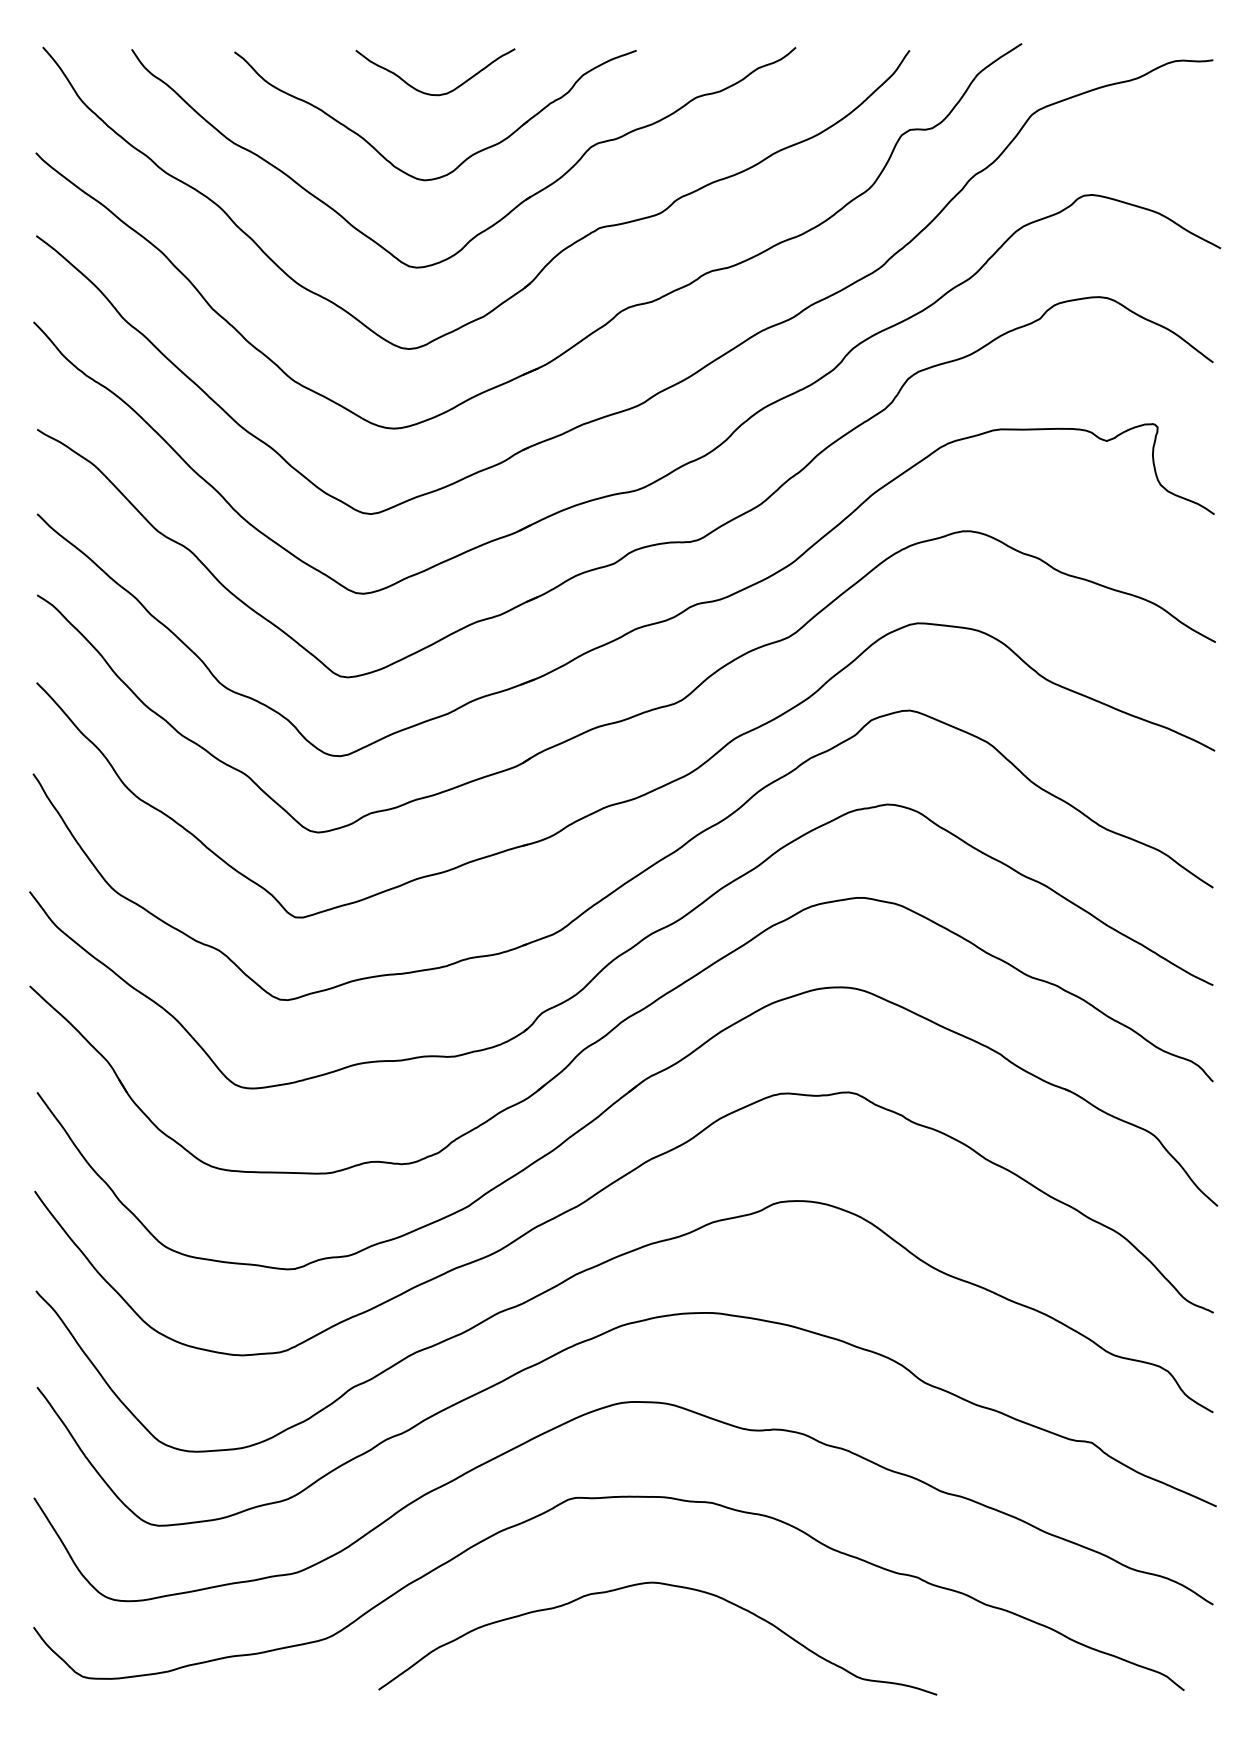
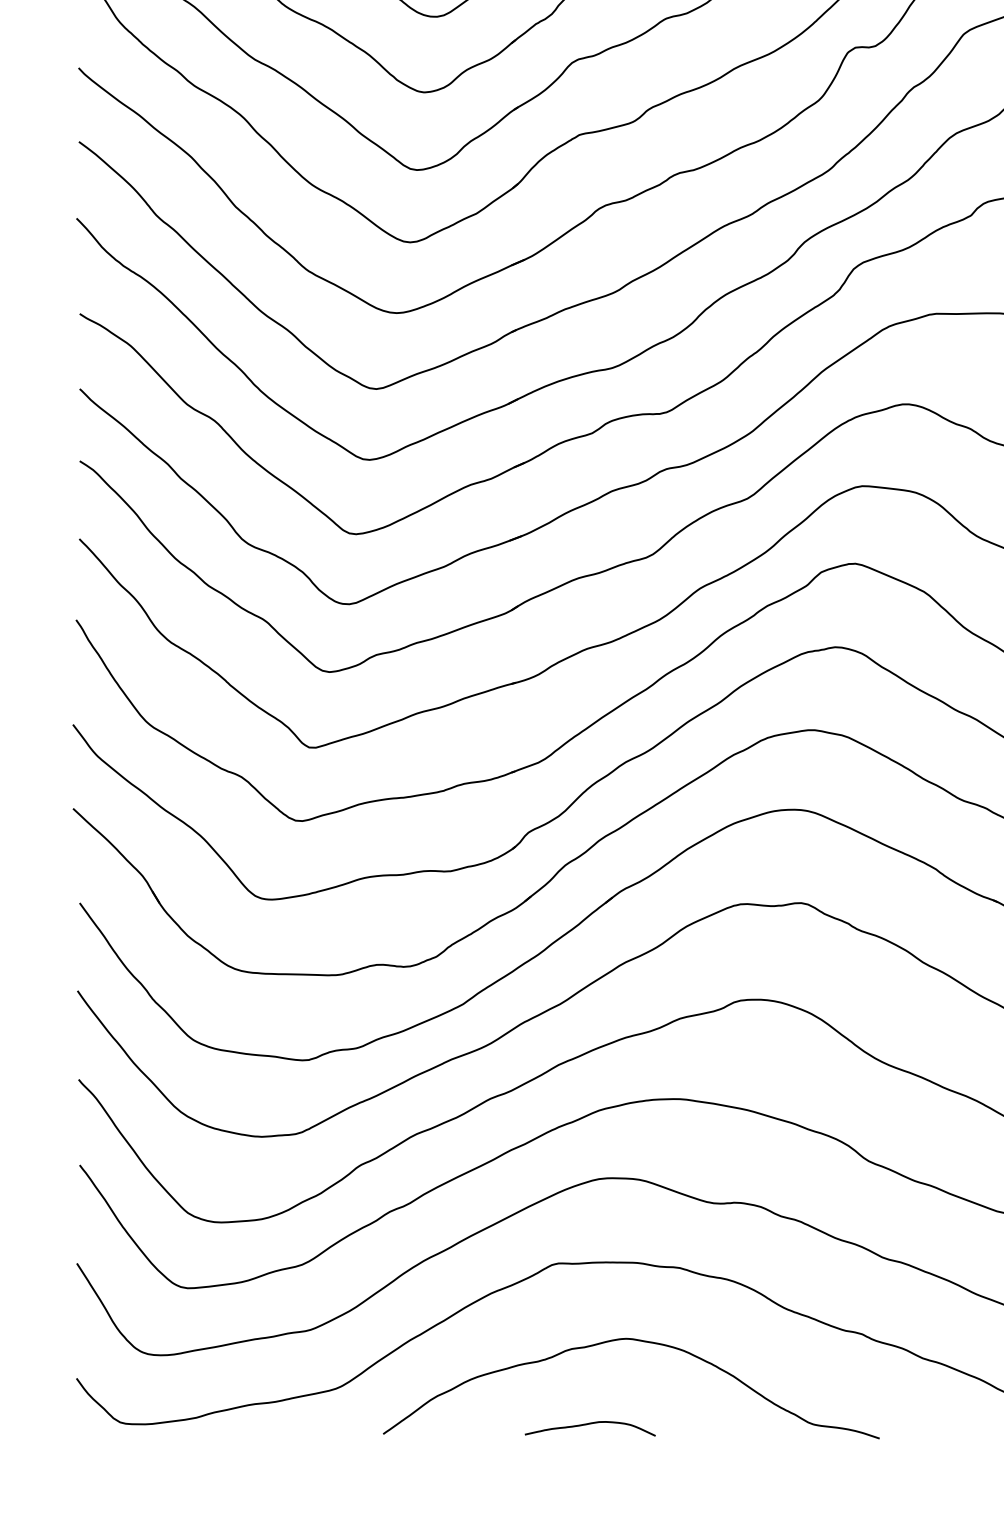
curve: (610, 1679) -> (589, 1424), added

